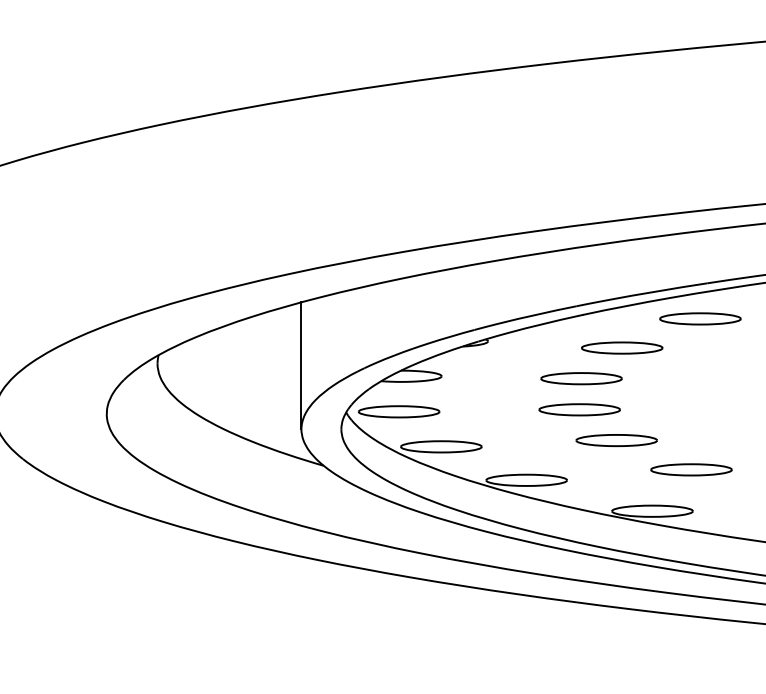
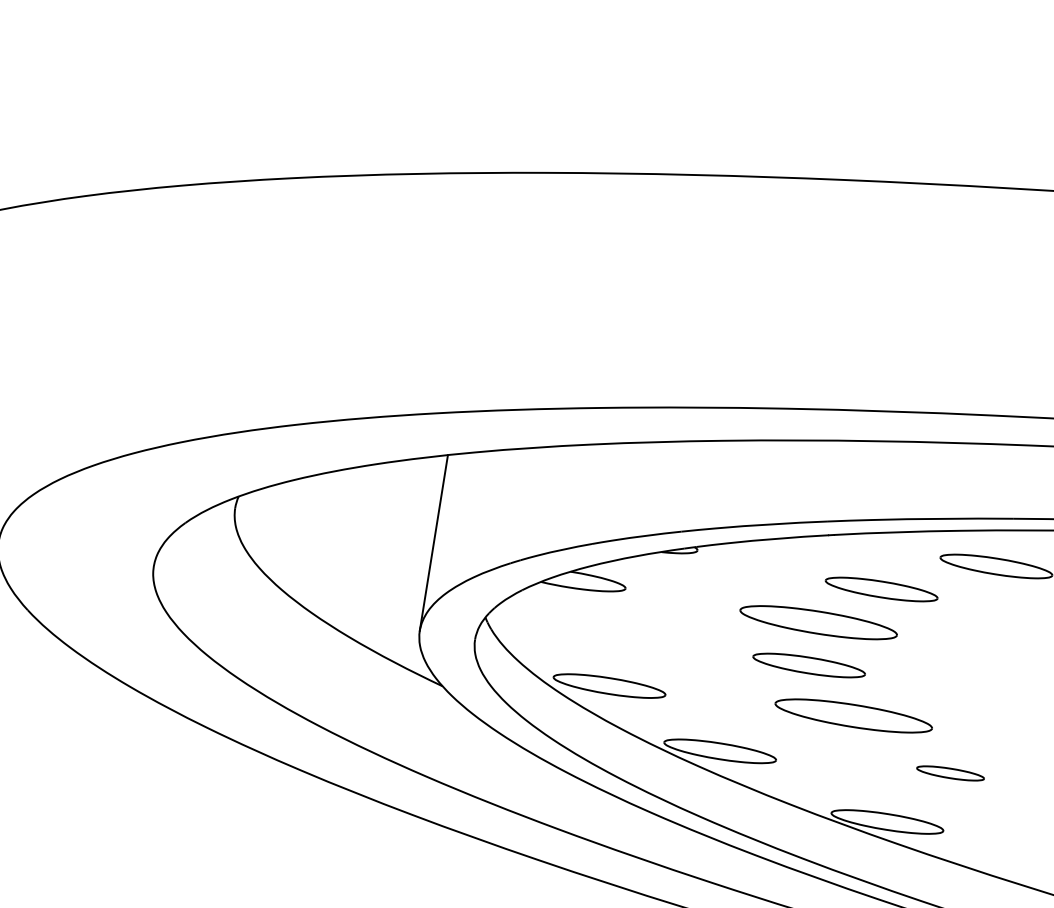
part: (581, 378) -> (818, 622), size x1.4
part: (399, 411) -> (559, 627), removed
part: (616, 440) -> (853, 716), size x1.4
part: (691, 469) -> (950, 772), size x0.6

